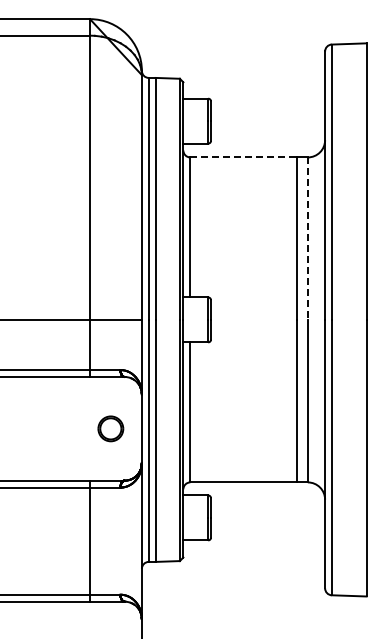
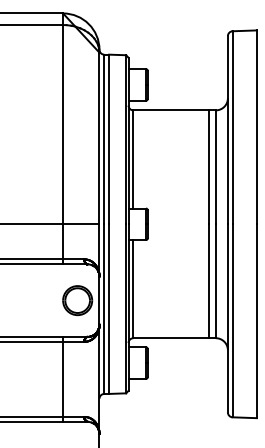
line: (243, 157) -> (170, 110), dashed -> solid
line: (307, 239) -> (215, 167), dashed -> solid
part: (110, 428) -> (77, 300), size x1.67

